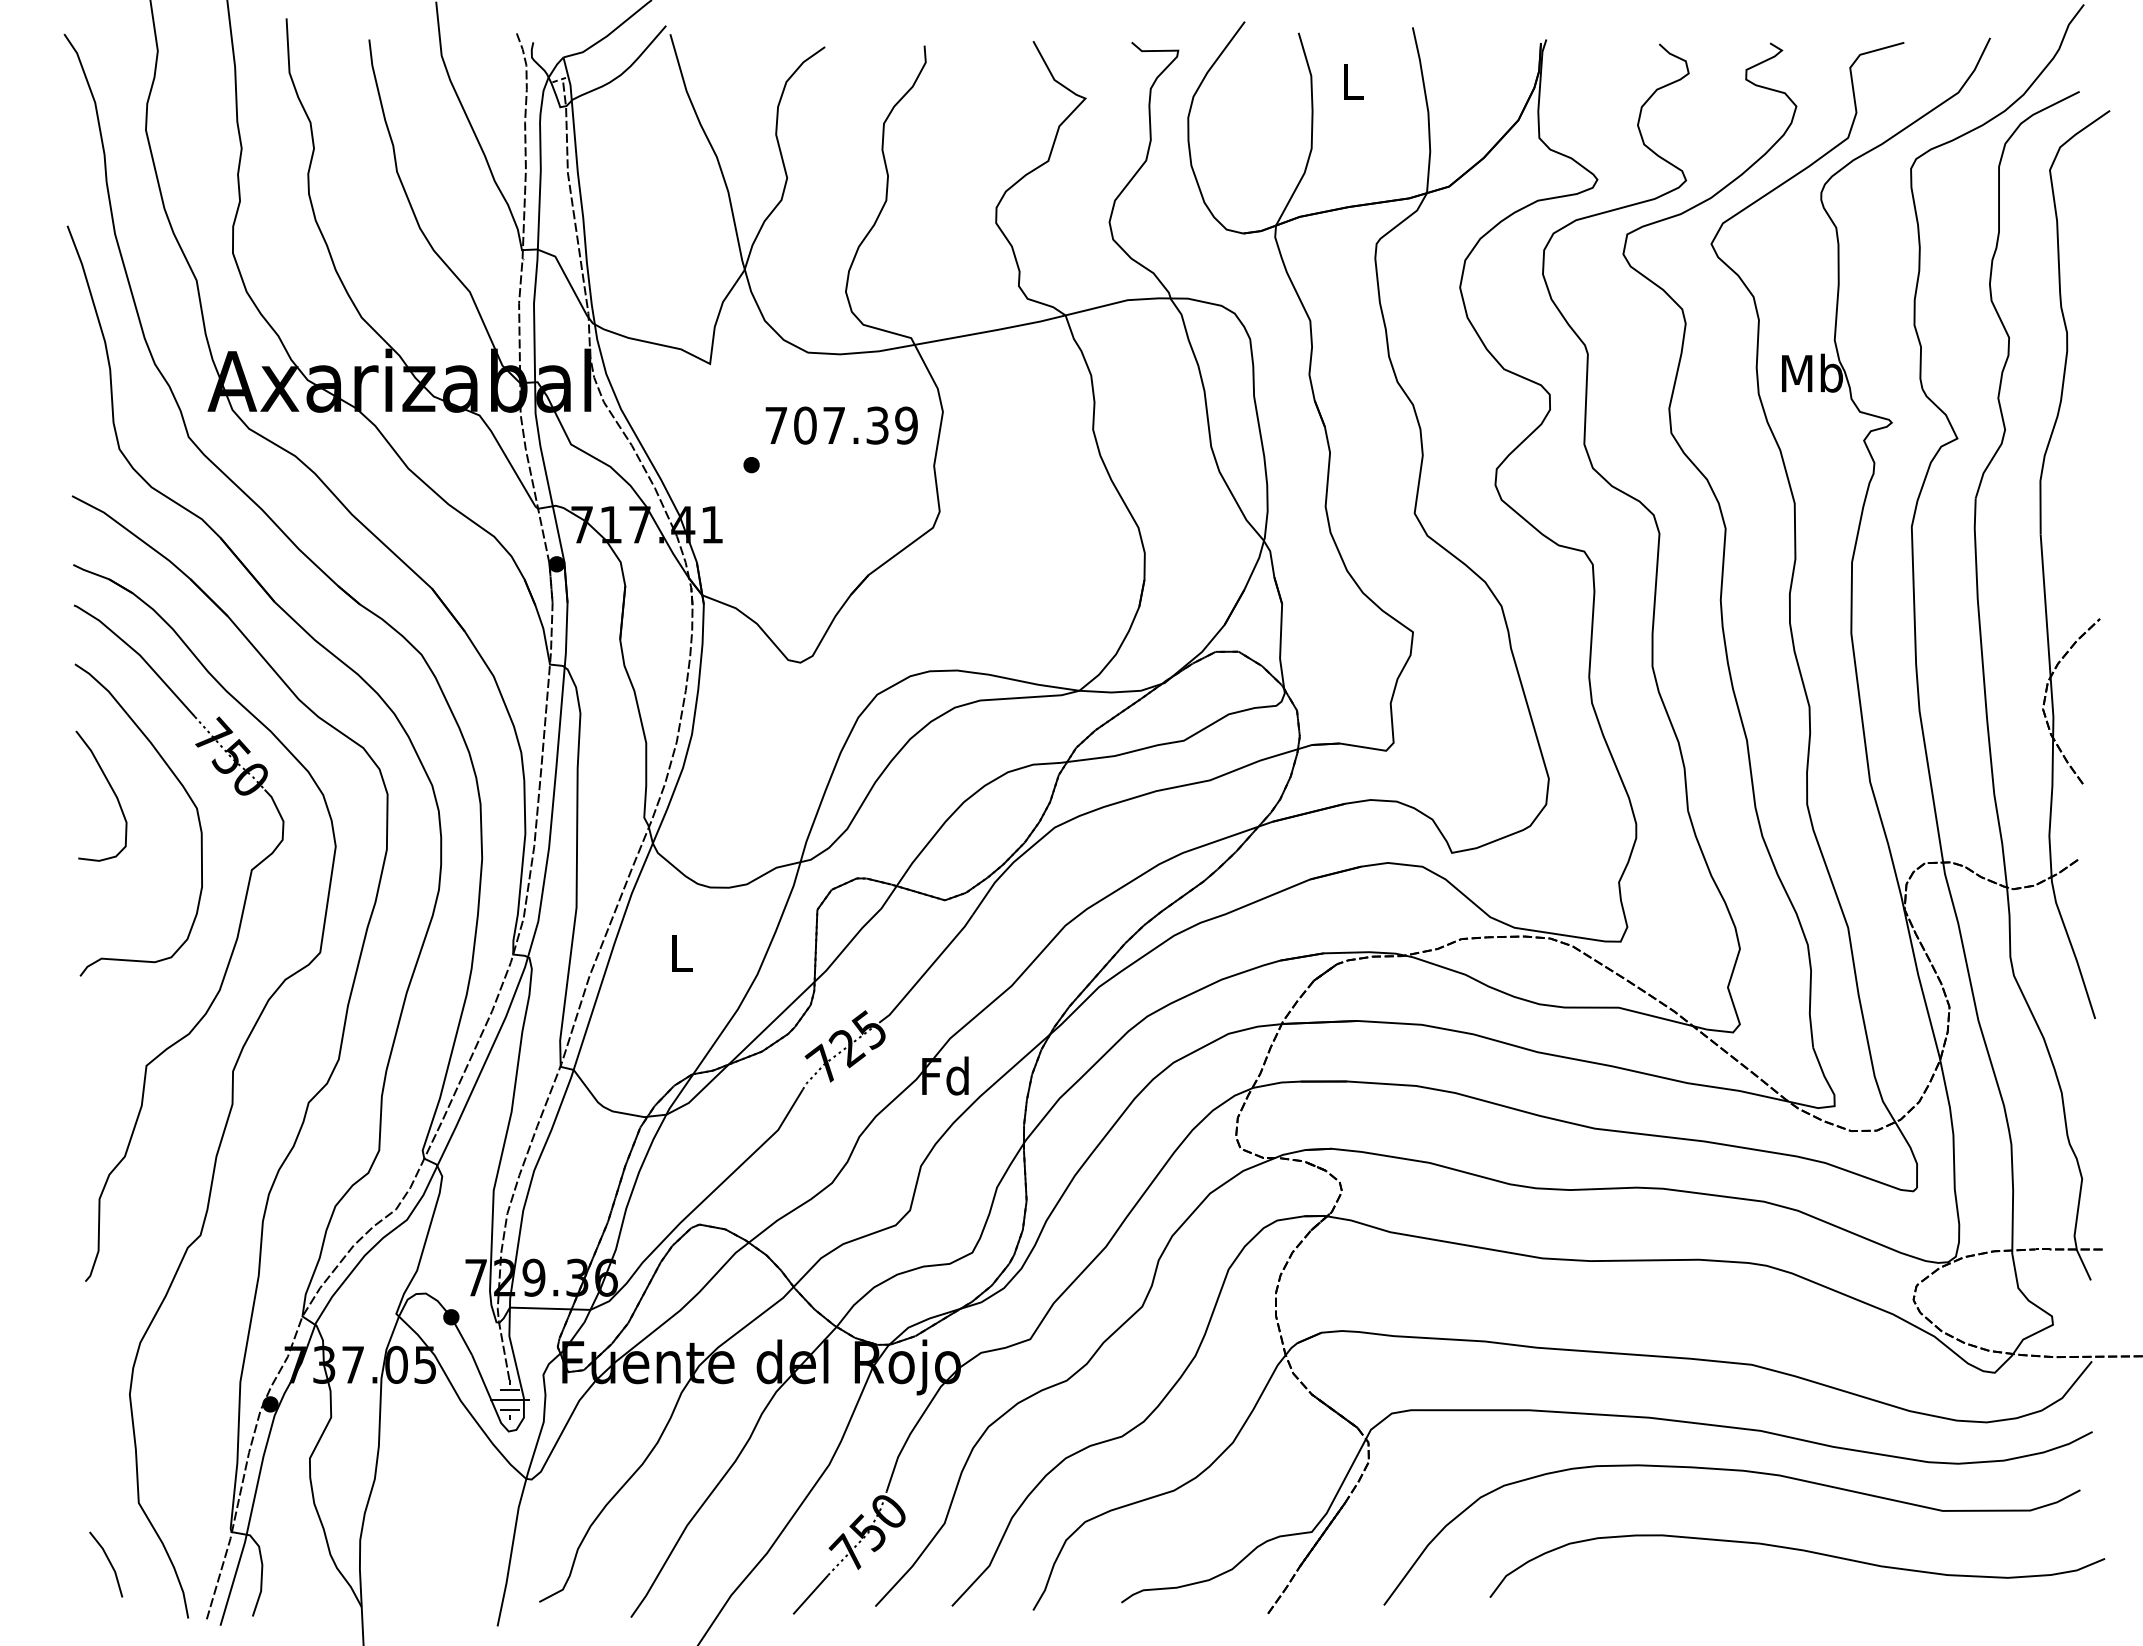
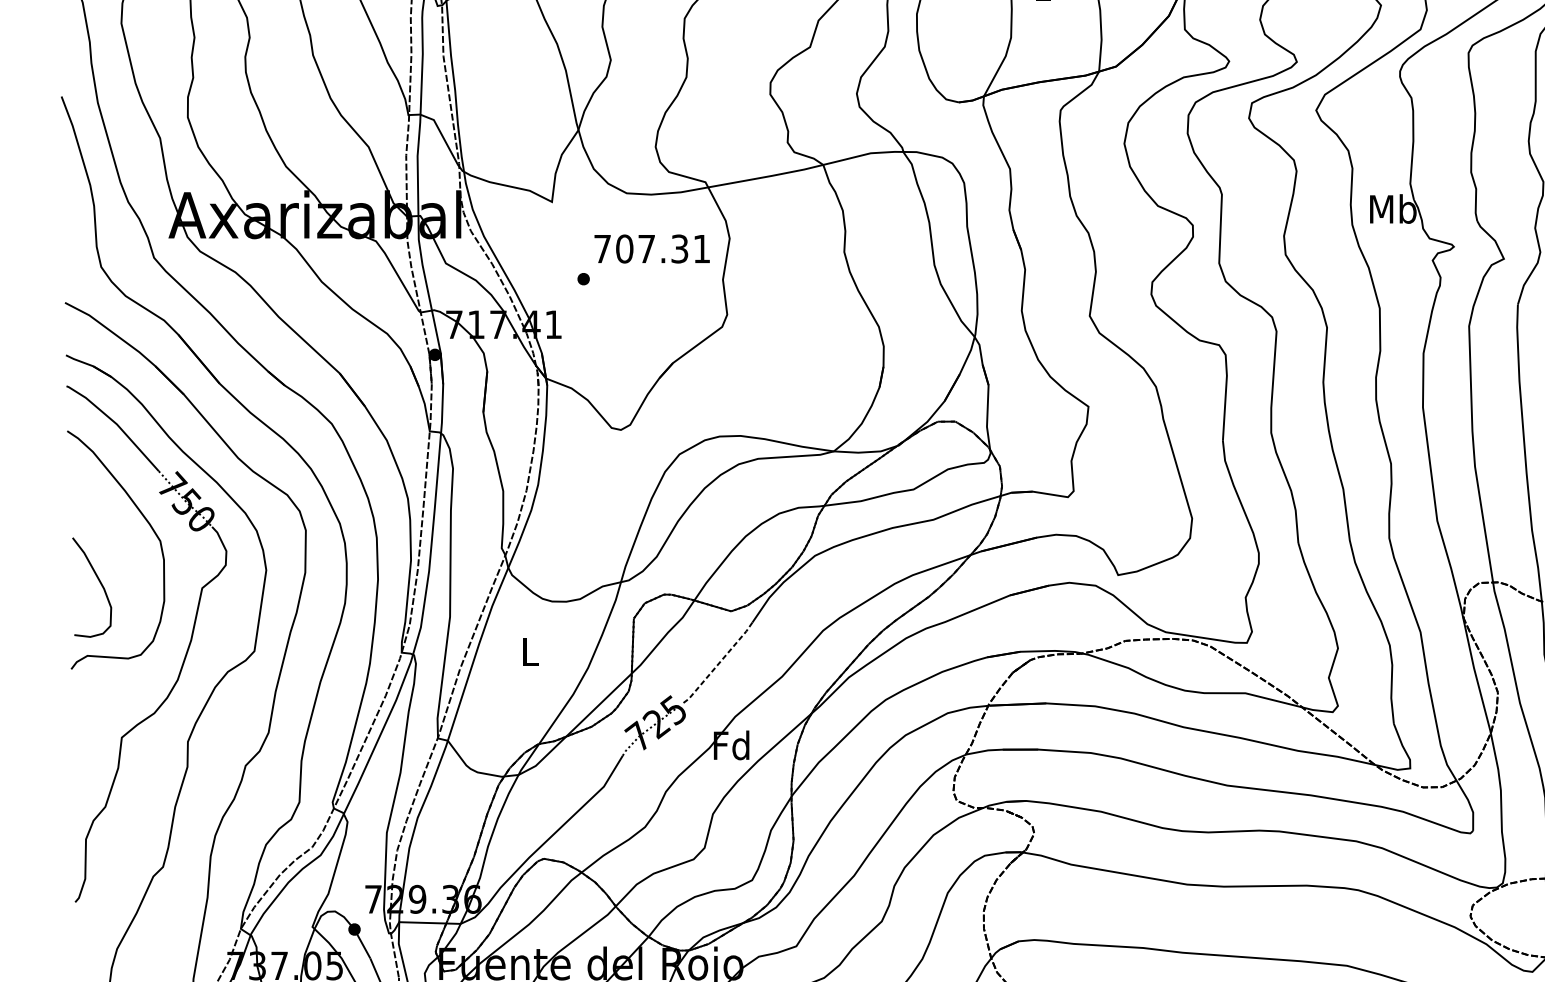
text: (906, 425) -> (701, 248), 707.39 -> 707.31
curve: (111, 789) -> (99, 582), moved
line: (927, 970) -> (717, 664), solid -> dashed

